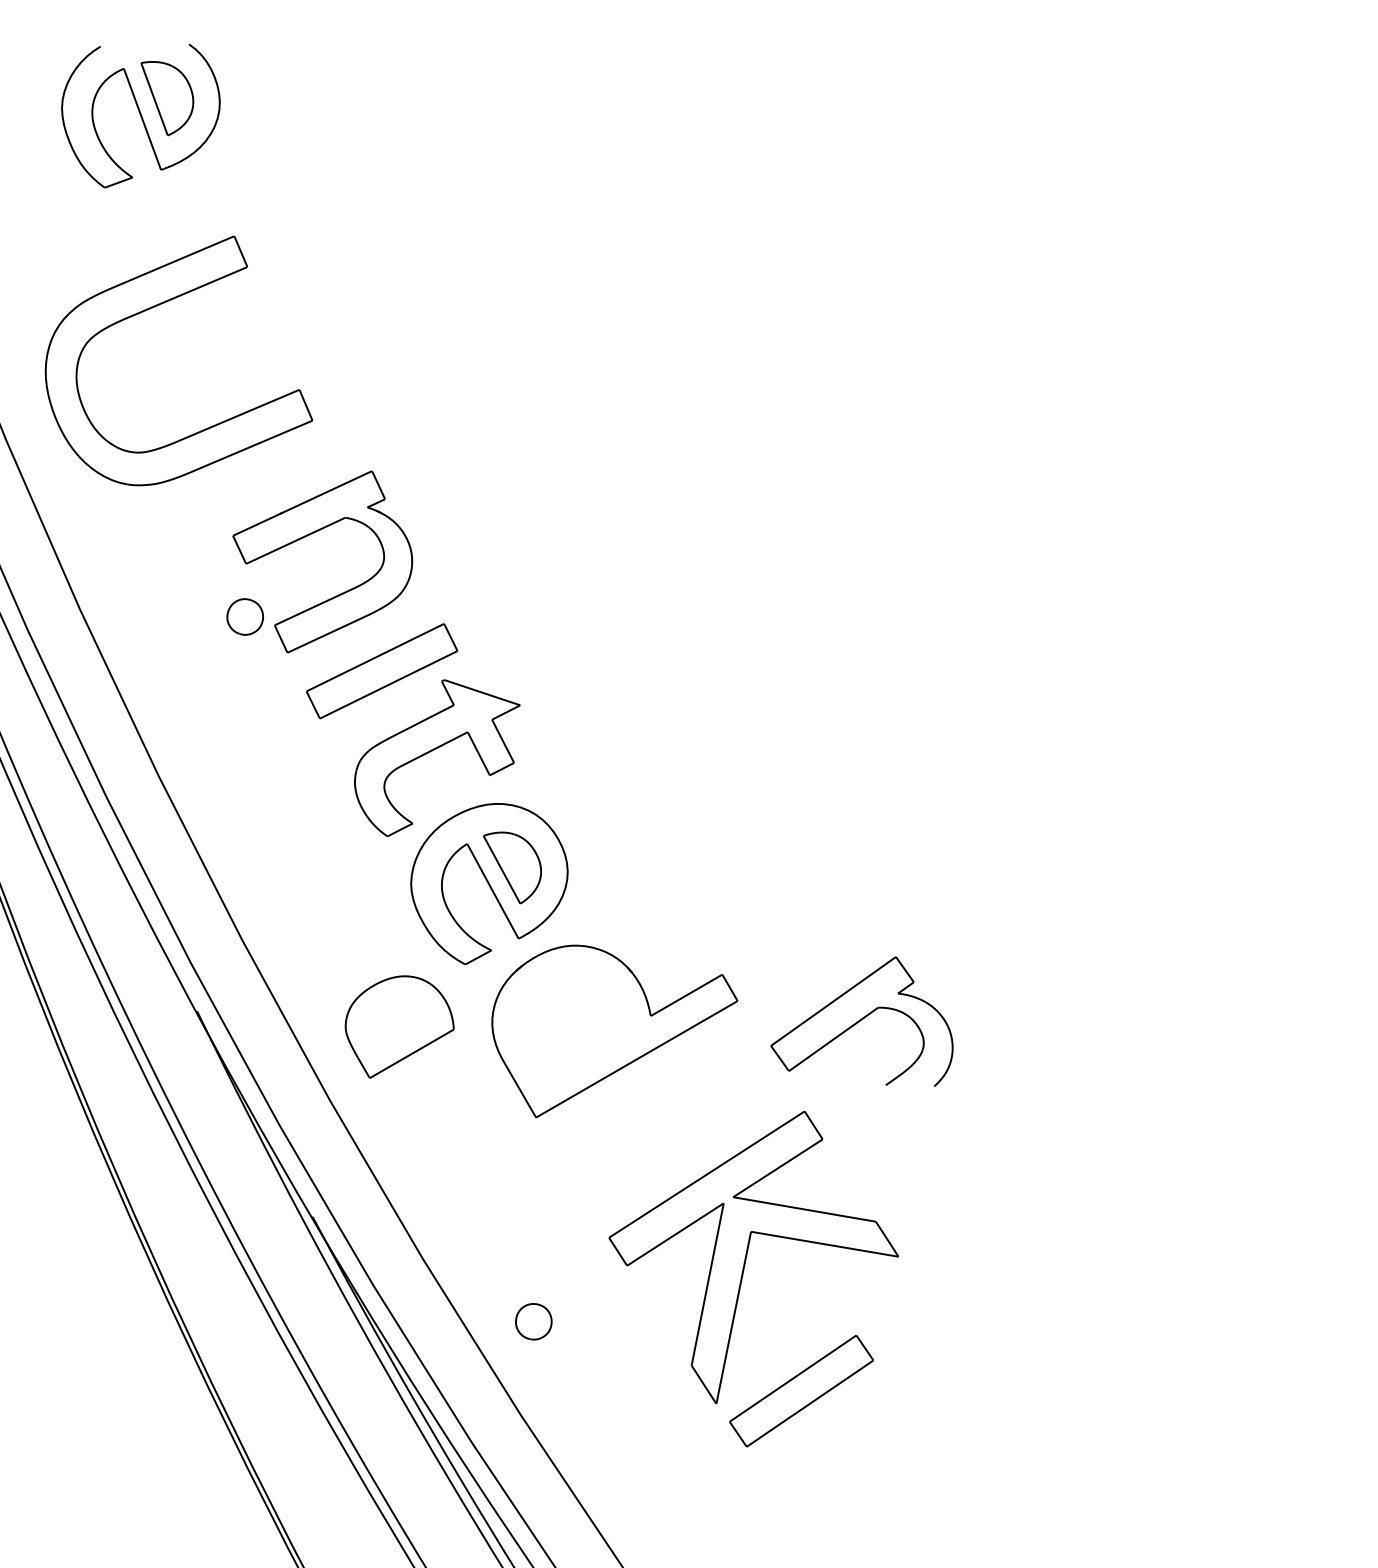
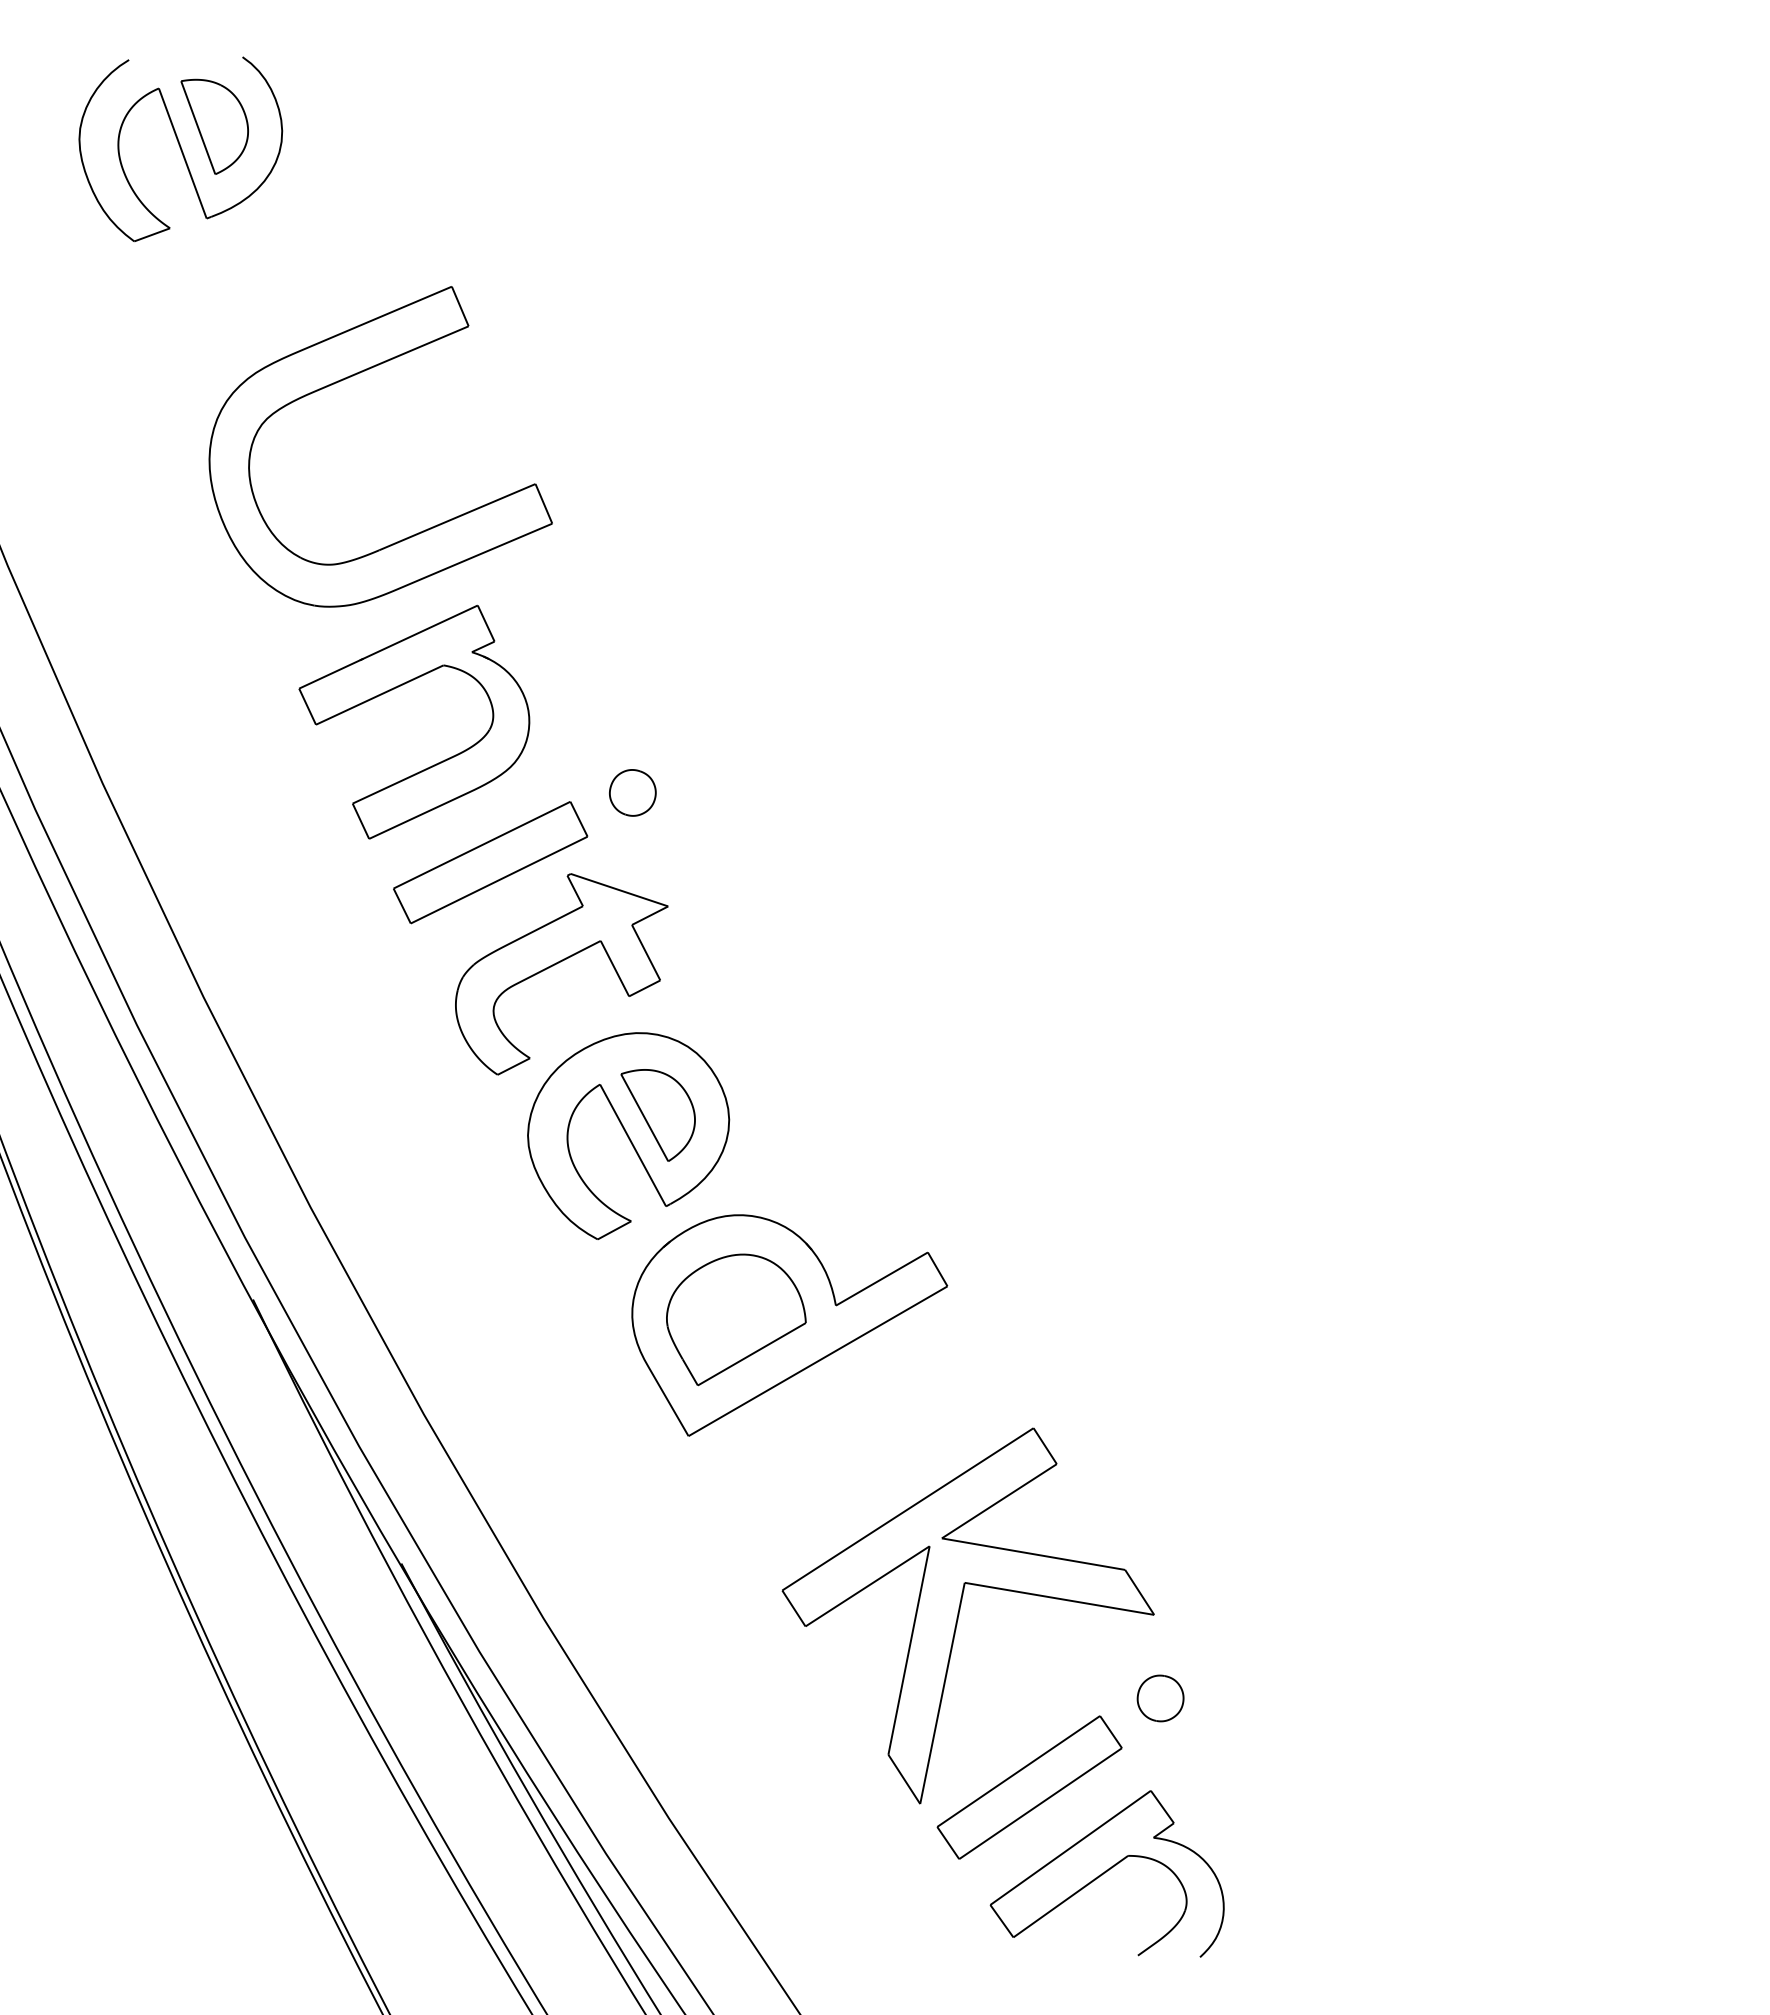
part: (157, 306) -> (353, 376), moved
part: (244, 616) -> (632, 792), moved
part: (861, 1021) -> (1106, 1873), moved
part: (399, 1026) -> (736, 1319), moved
part: (533, 1321) -> (1160, 1698), moved

